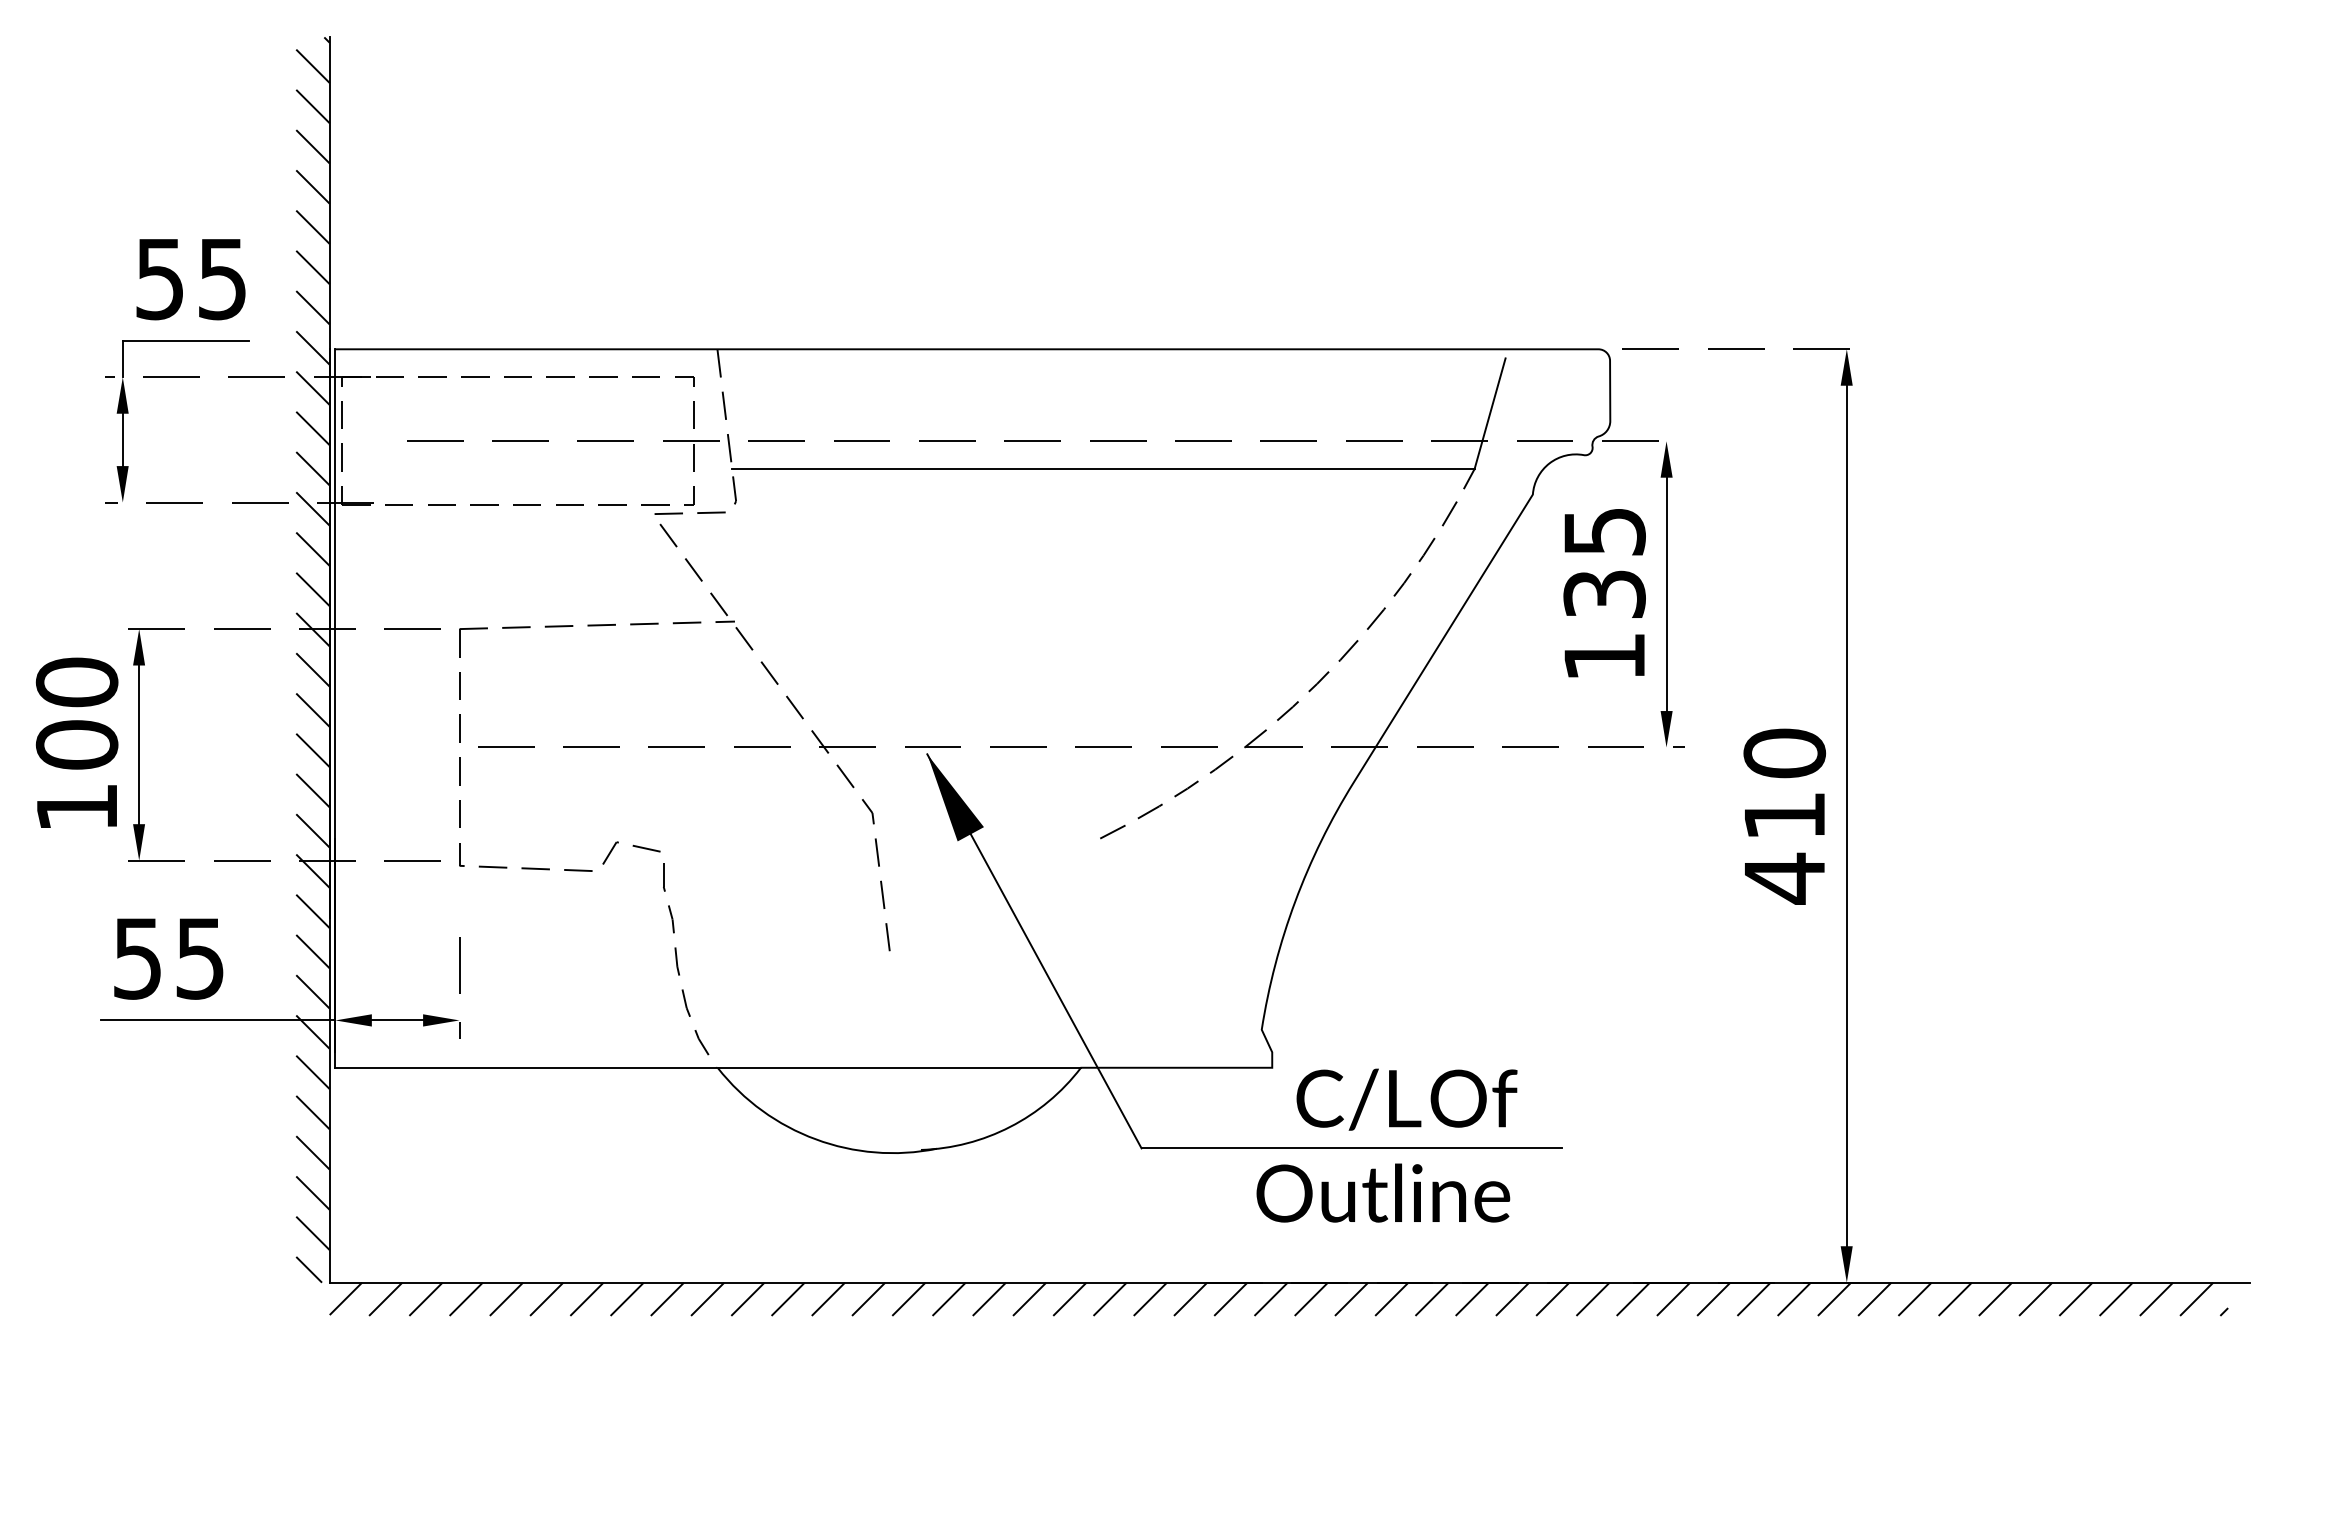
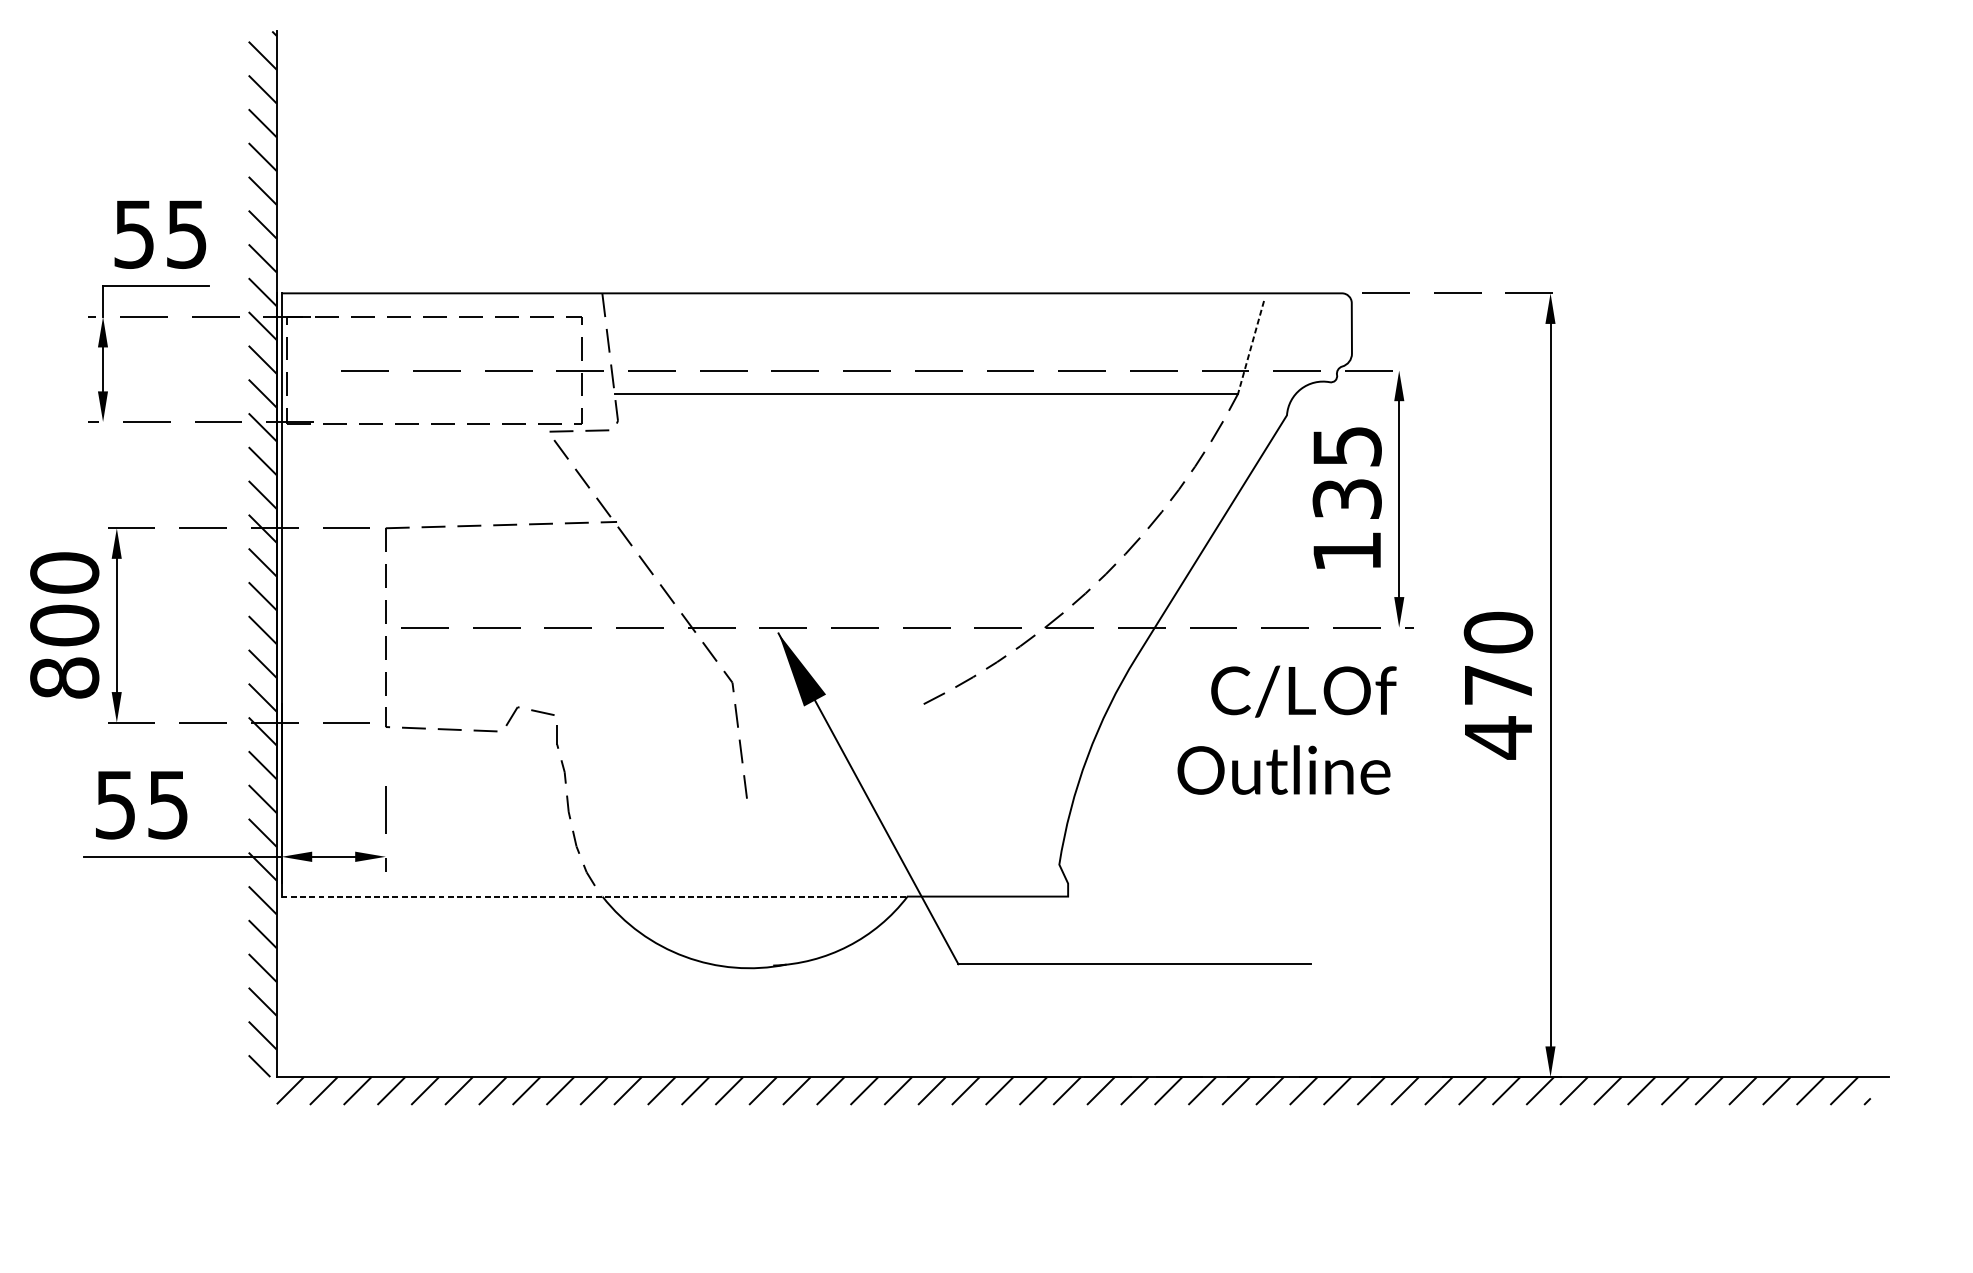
line: (1489, 414) -> (1250, 348), solid -> dashed
text: (76, 807) -> (64, 678), 100 -> 800
text: (1784, 816) -> (1498, 685), 410 -> 470
line: (708, 1067) -> (594, 896), solid -> dashed
text: (1386, 1145) -> (1286, 730), moved

